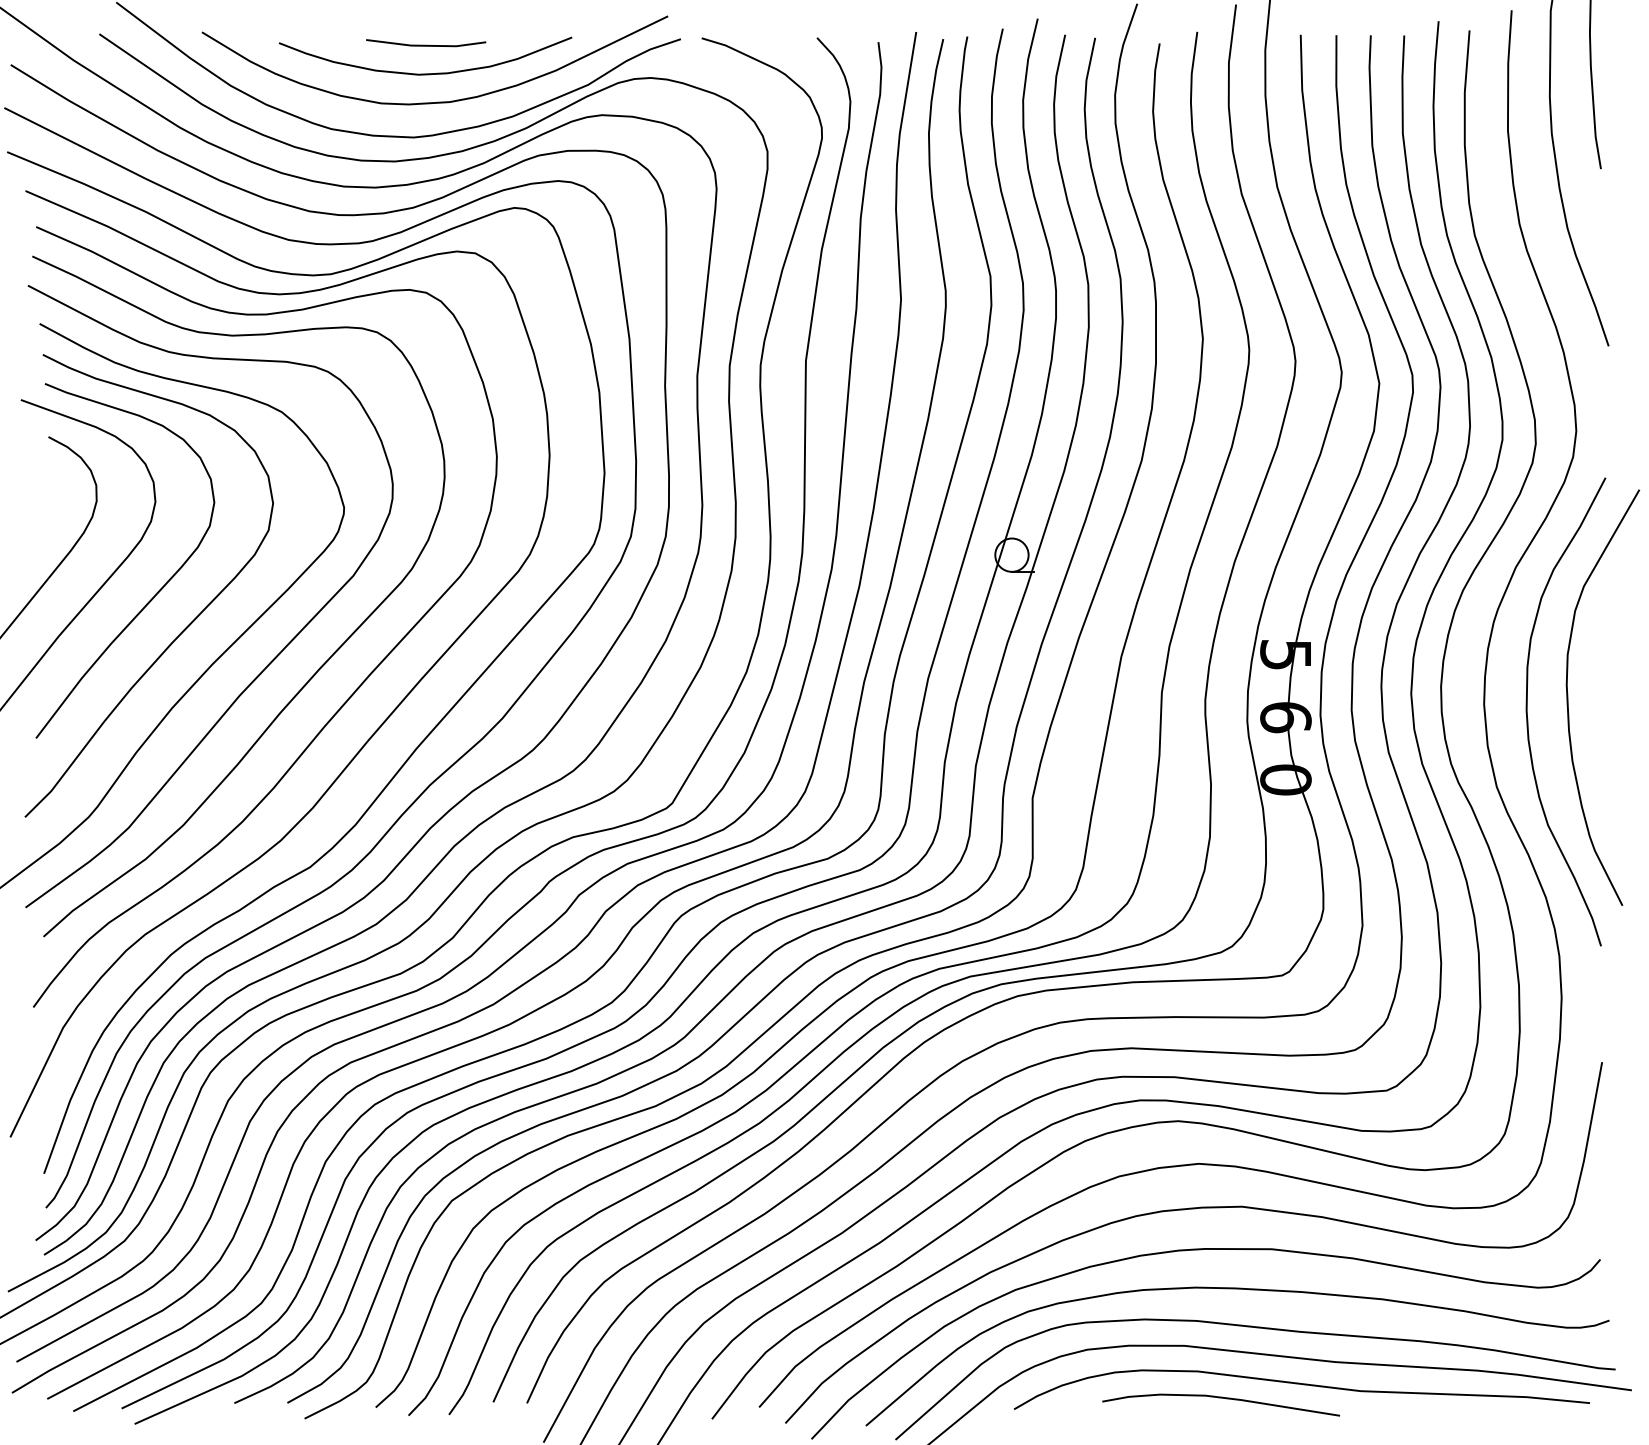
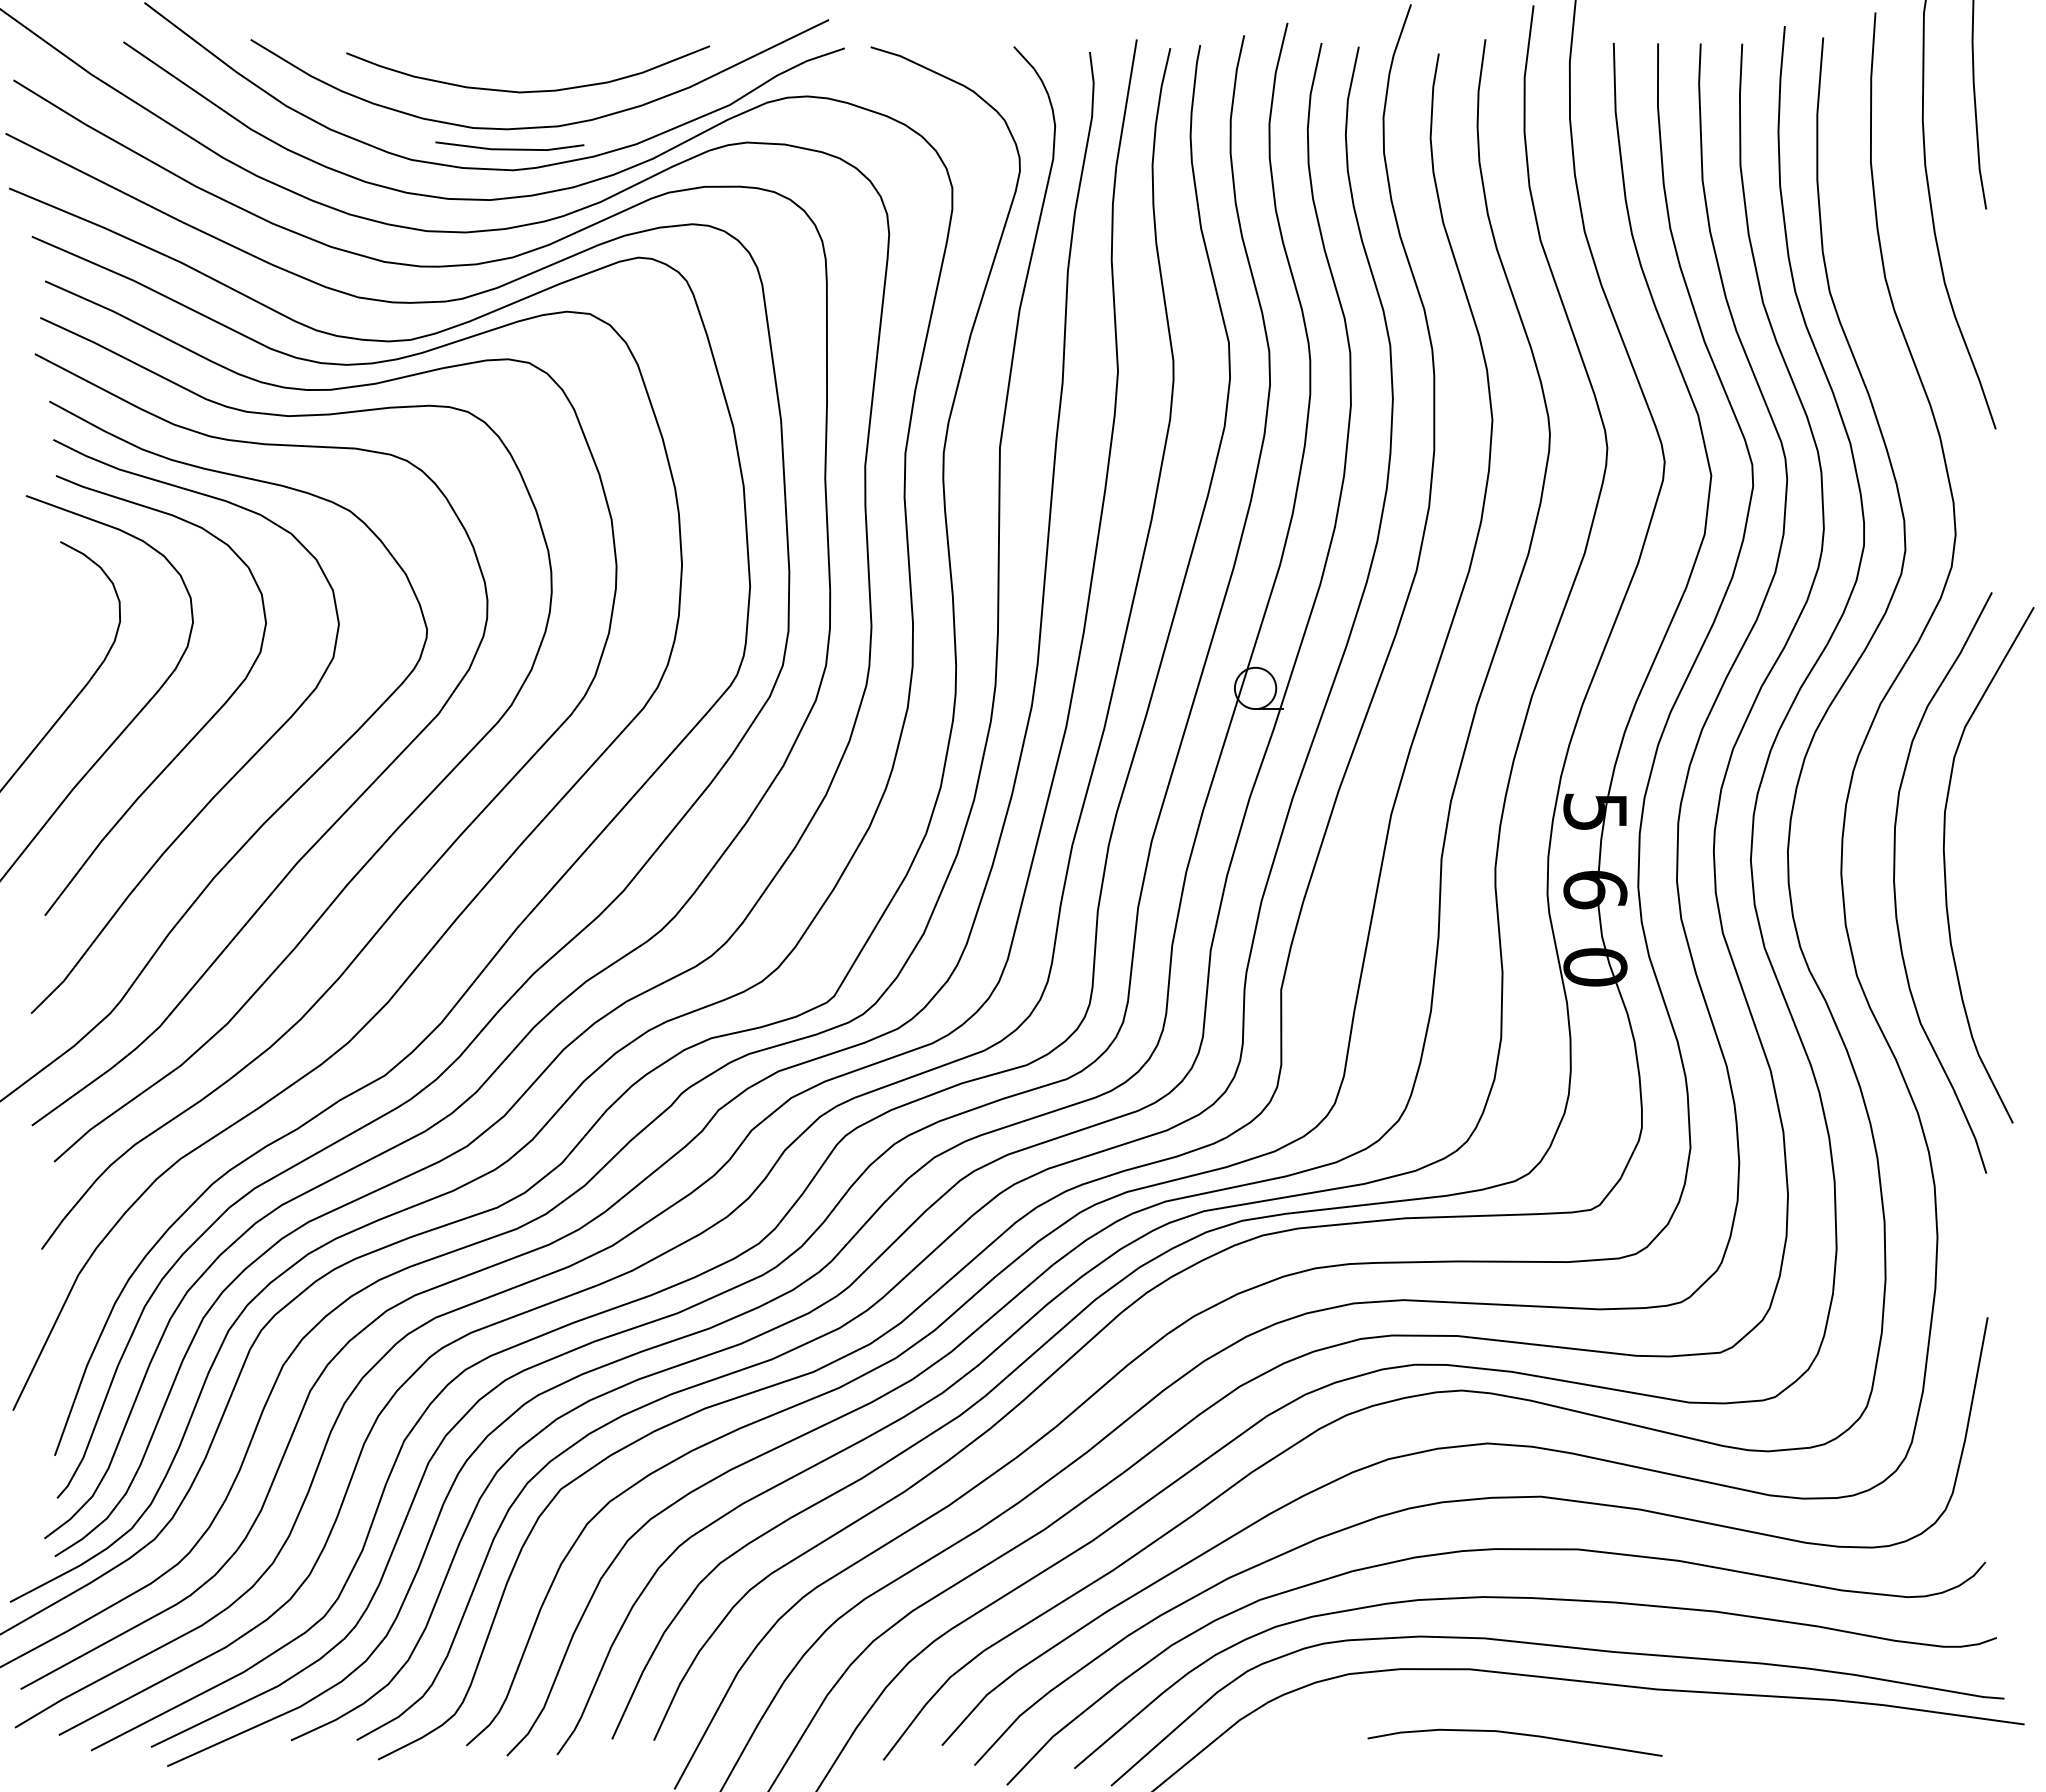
line: (425, 44) -> (509, 148), moved
curve: (1302, 1384) -> (1615, 1717), removed

